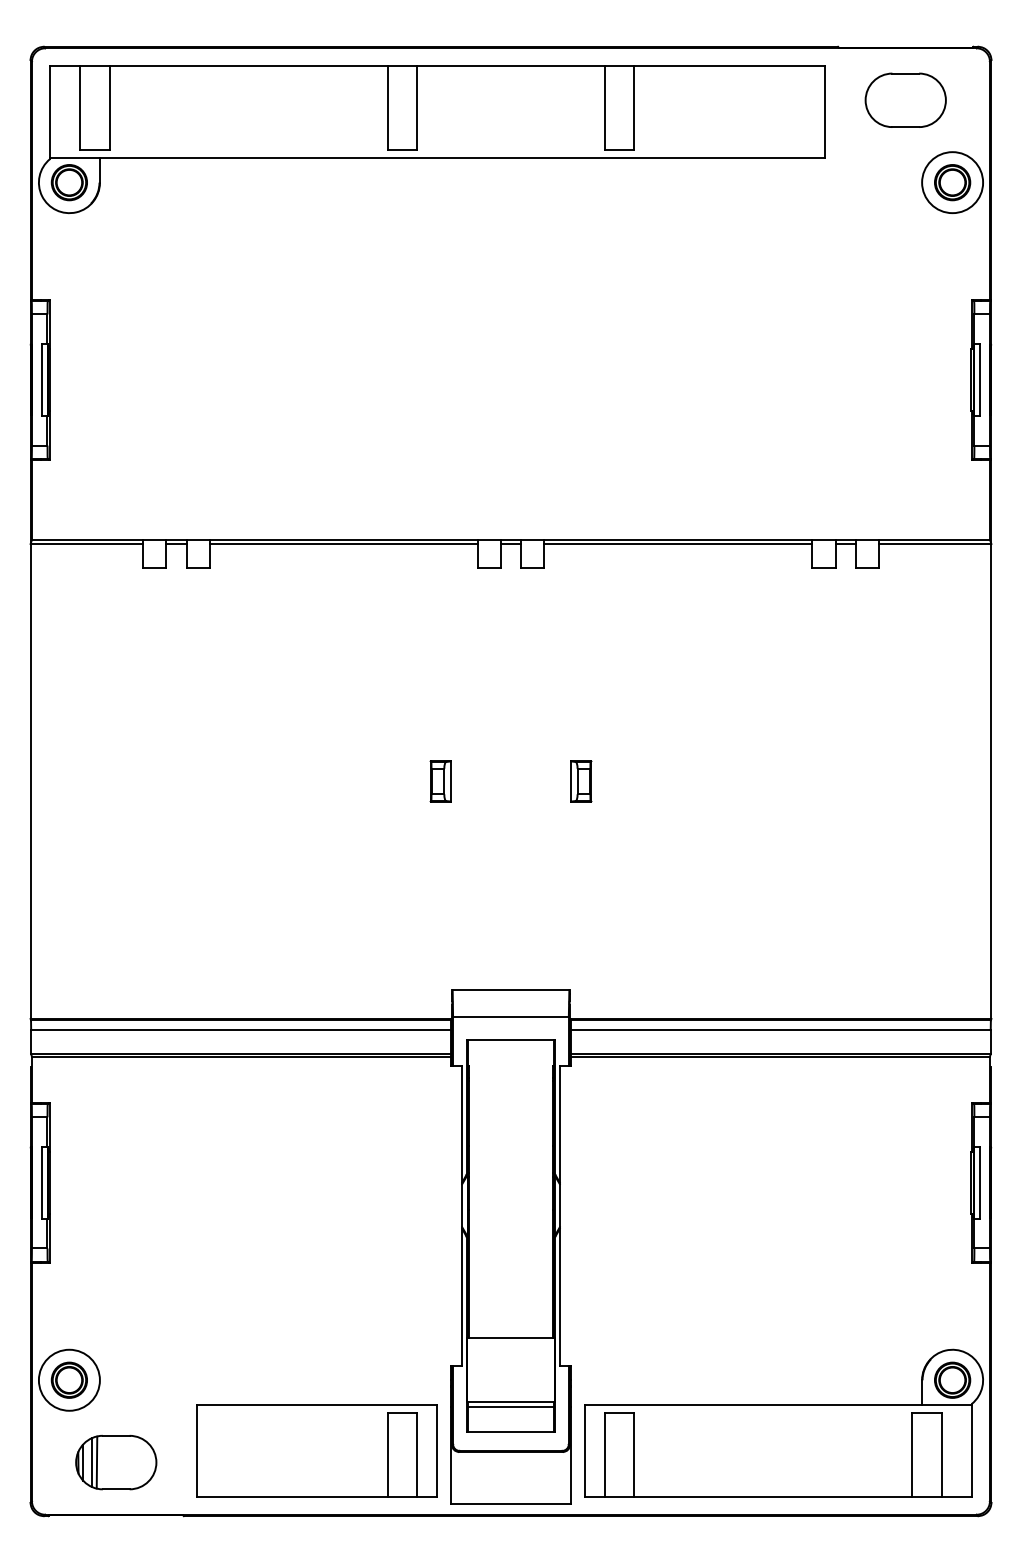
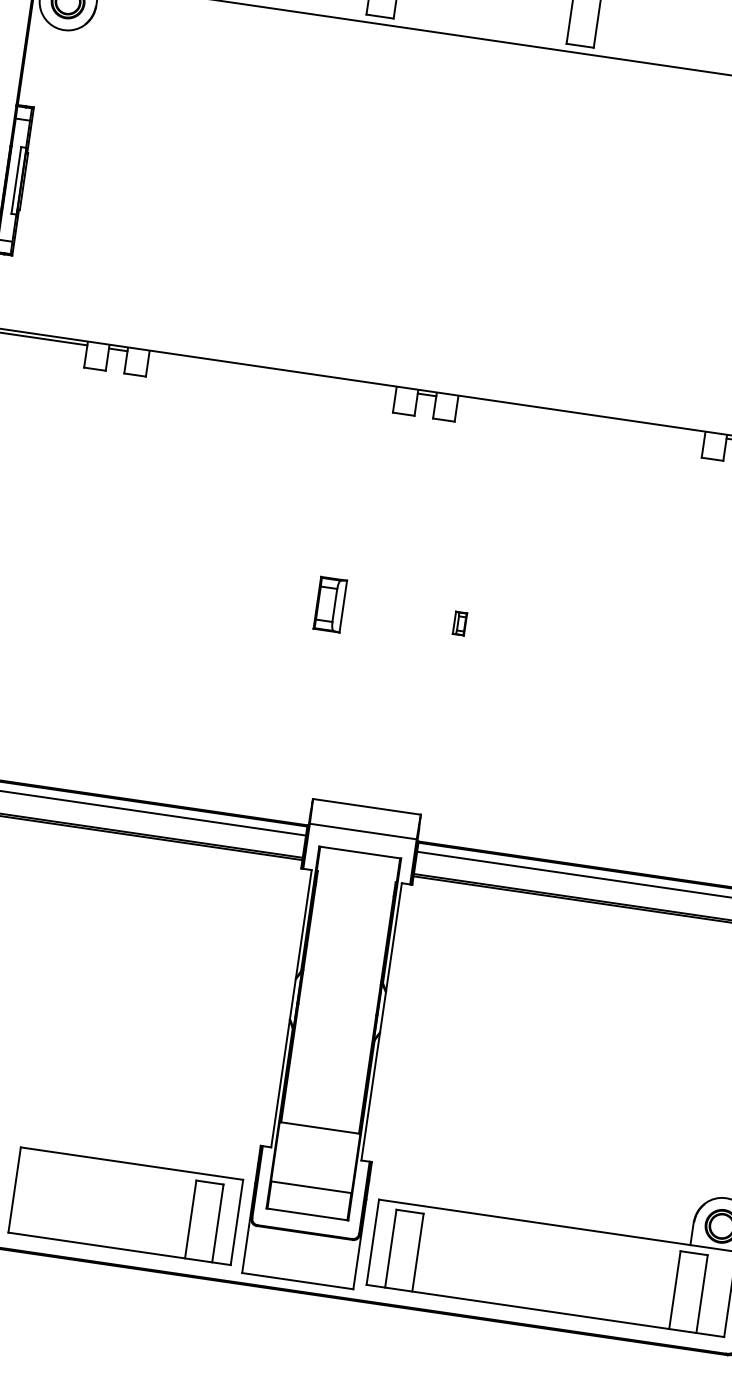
line: (343, 543) -> (272, 371), removed
line: (678, 543) -> (581, 417), removed
part: (440, 781) -> (329, 604), size x1.4
part: (581, 781) -> (460, 623), size x0.6
line: (510, 1407) -> (310, 1191), removed

